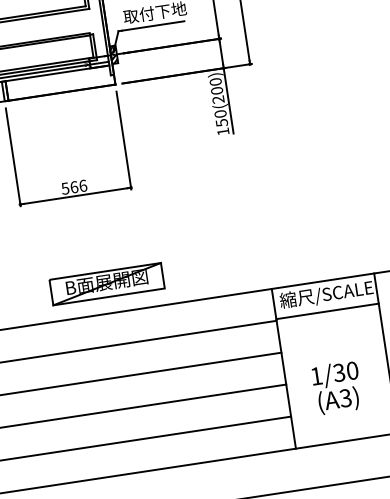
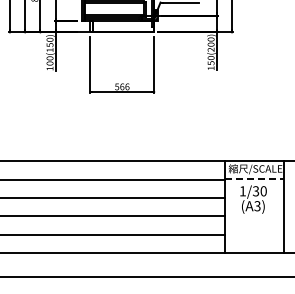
part: (107, 284) -> (132, 144), removed
line: (327, 311) -> (254, 178), solid -> dashed
text: (337, 387) -> (253, 199), moved

